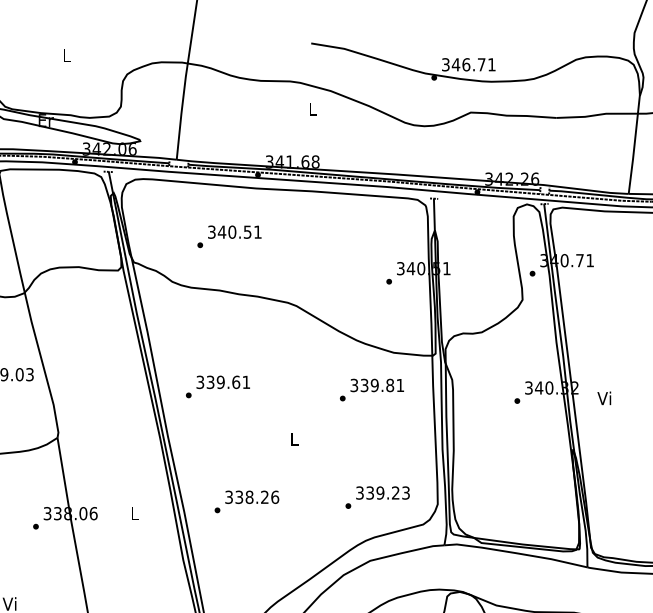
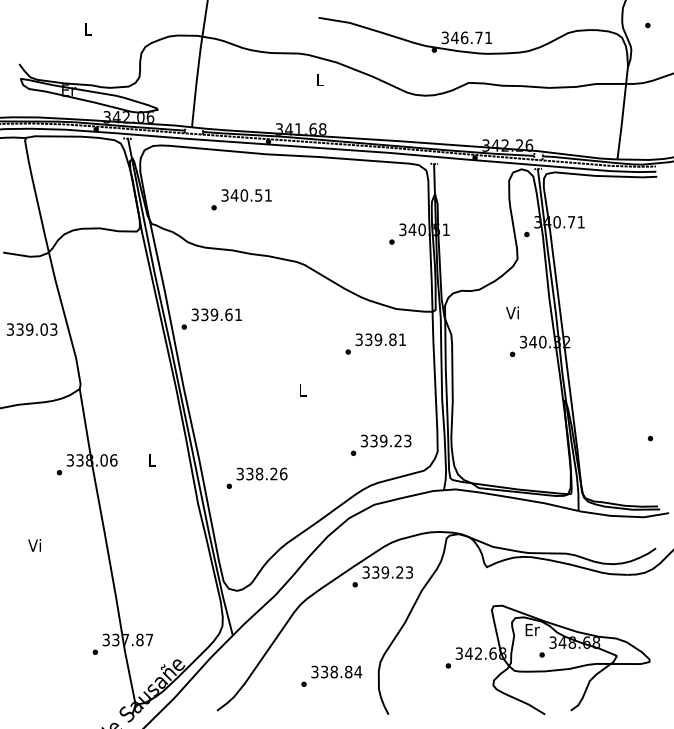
text: (217, 386) -> (211, 318), moved
text: (604, 397) -> (512, 312), moved
text: (246, 500) -> (256, 477), moved

